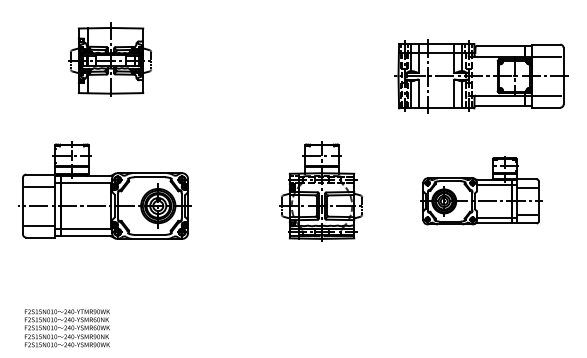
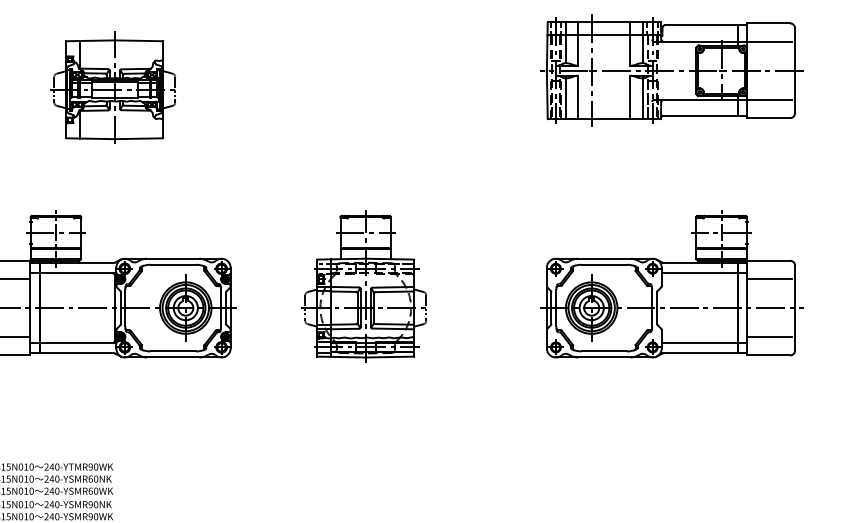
part: (481, 76) -> (671, 71), moved
part: (481, 190) -> (671, 284), size x1.43
part: (320, 191) -> (363, 286), moved

